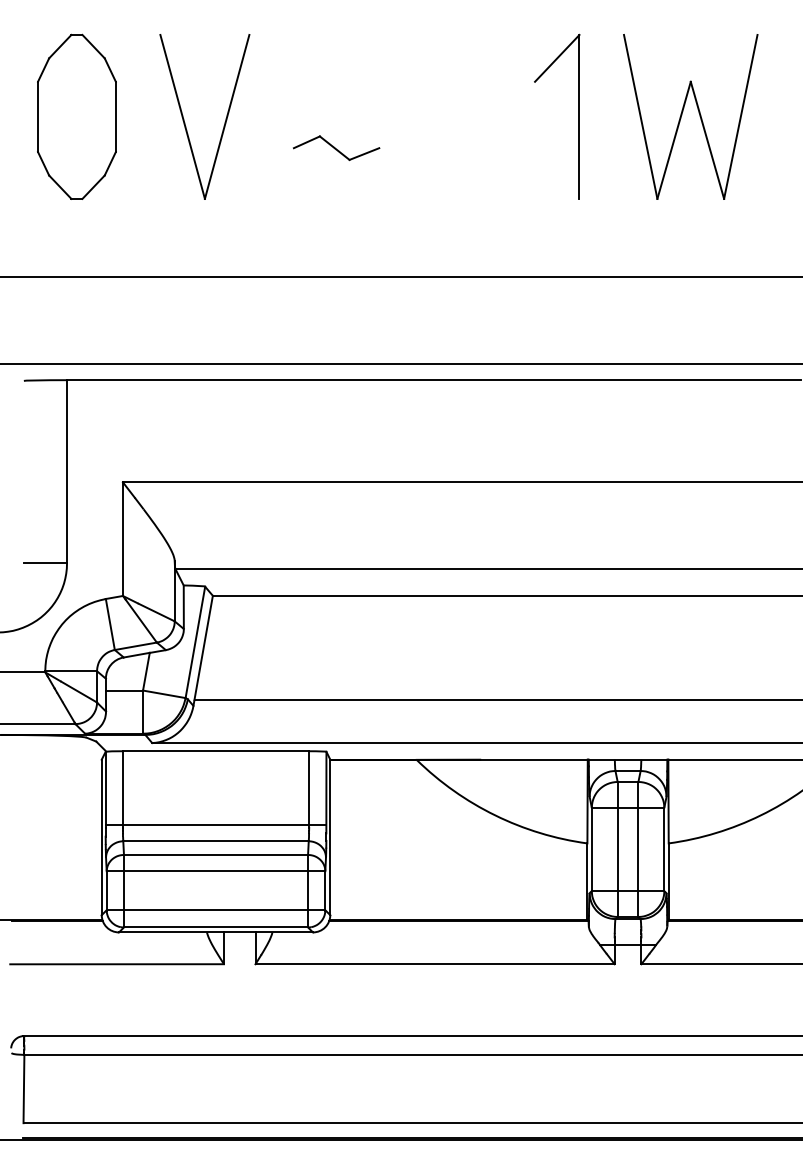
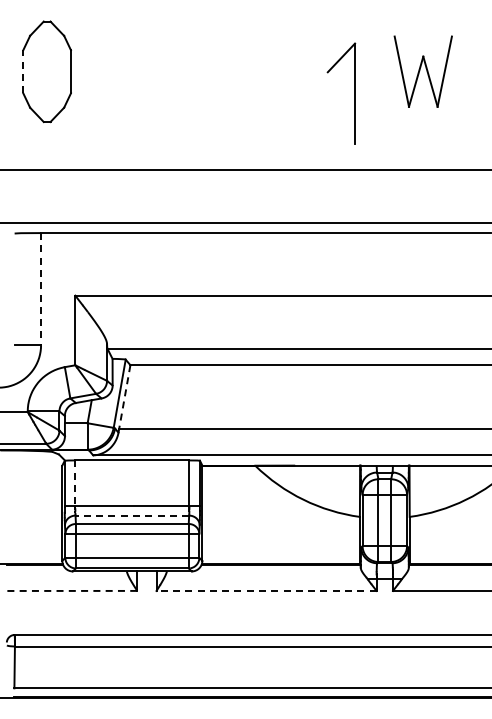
line: (38, 116) -> (23, 71), solid -> dashed
part: (578, 116) -> (354, 93), moved
part: (691, 116) -> (423, 71), size x0.7
part: (186, 124) -> (114, 76), removed
part: (337, 147) -> (206, 90), removed
line: (67, 472) -> (41, 289), solid -> dashed
line: (203, 648) -> (124, 397), solid -> dashed
line: (123, 788) -> (75, 483), solid -> dashed
line: (216, 841) -> (132, 515), solid -> dashed
line: (116, 963) -> (71, 590), solid -> dashed
line: (434, 963) -> (266, 590), solid -> dashed

